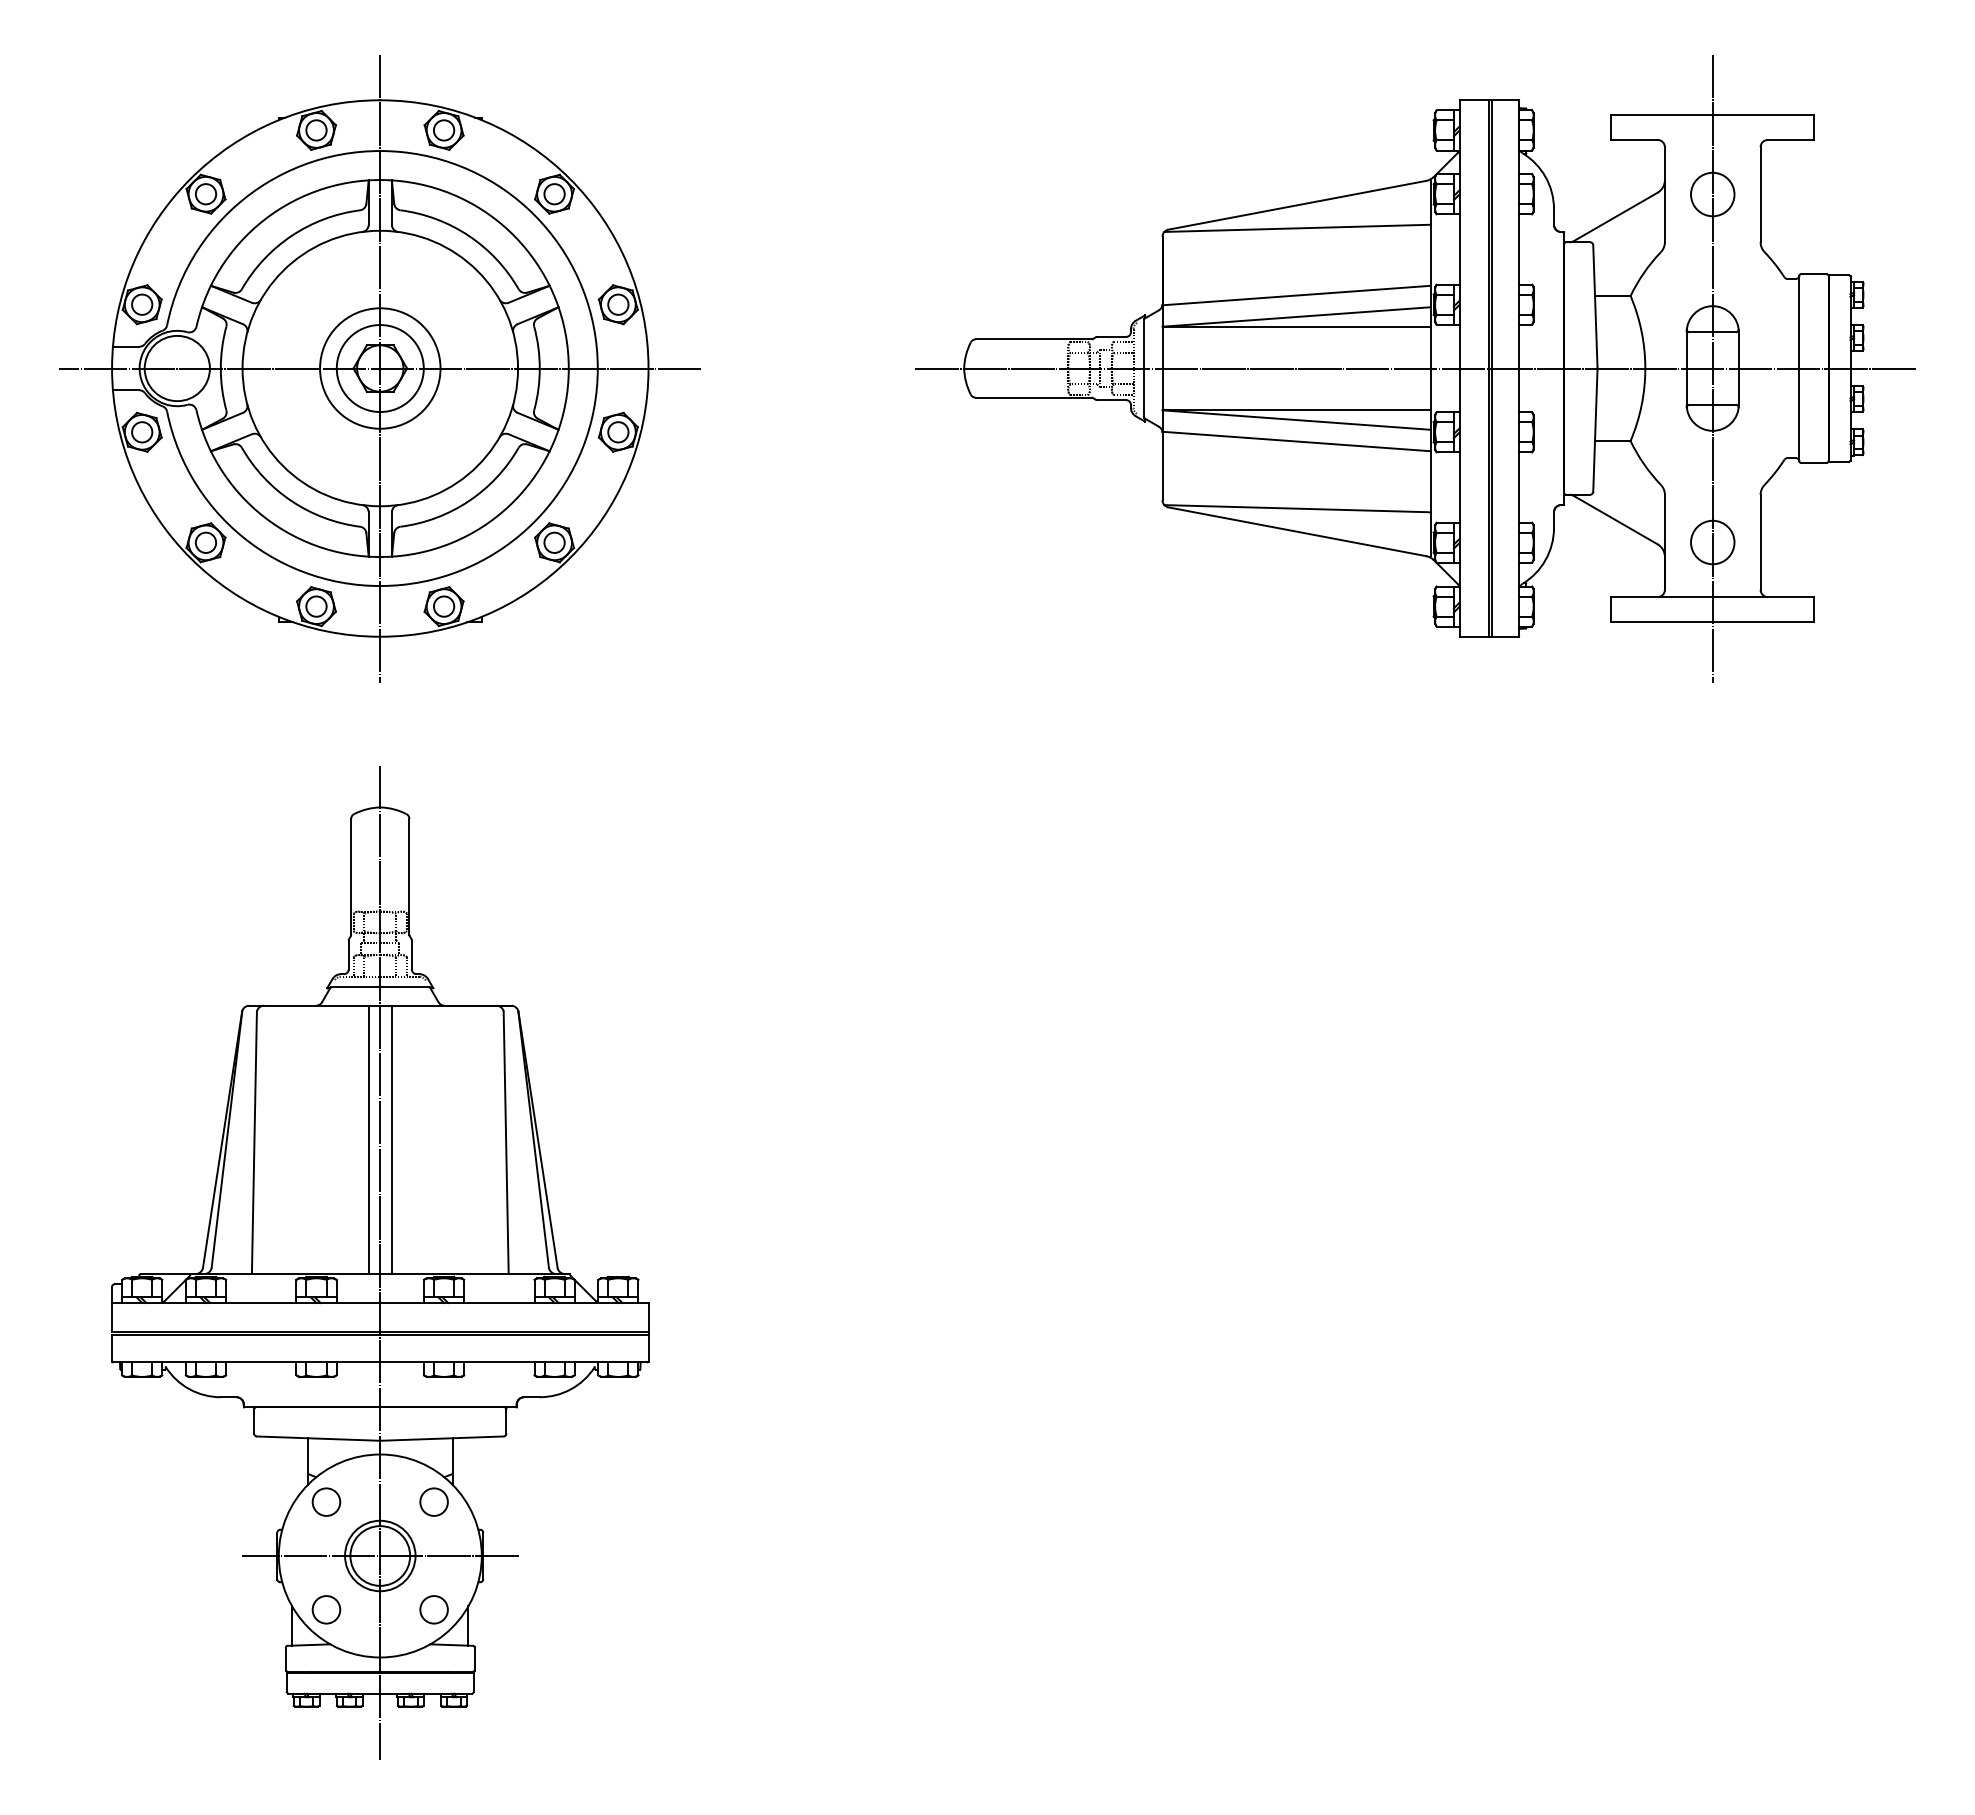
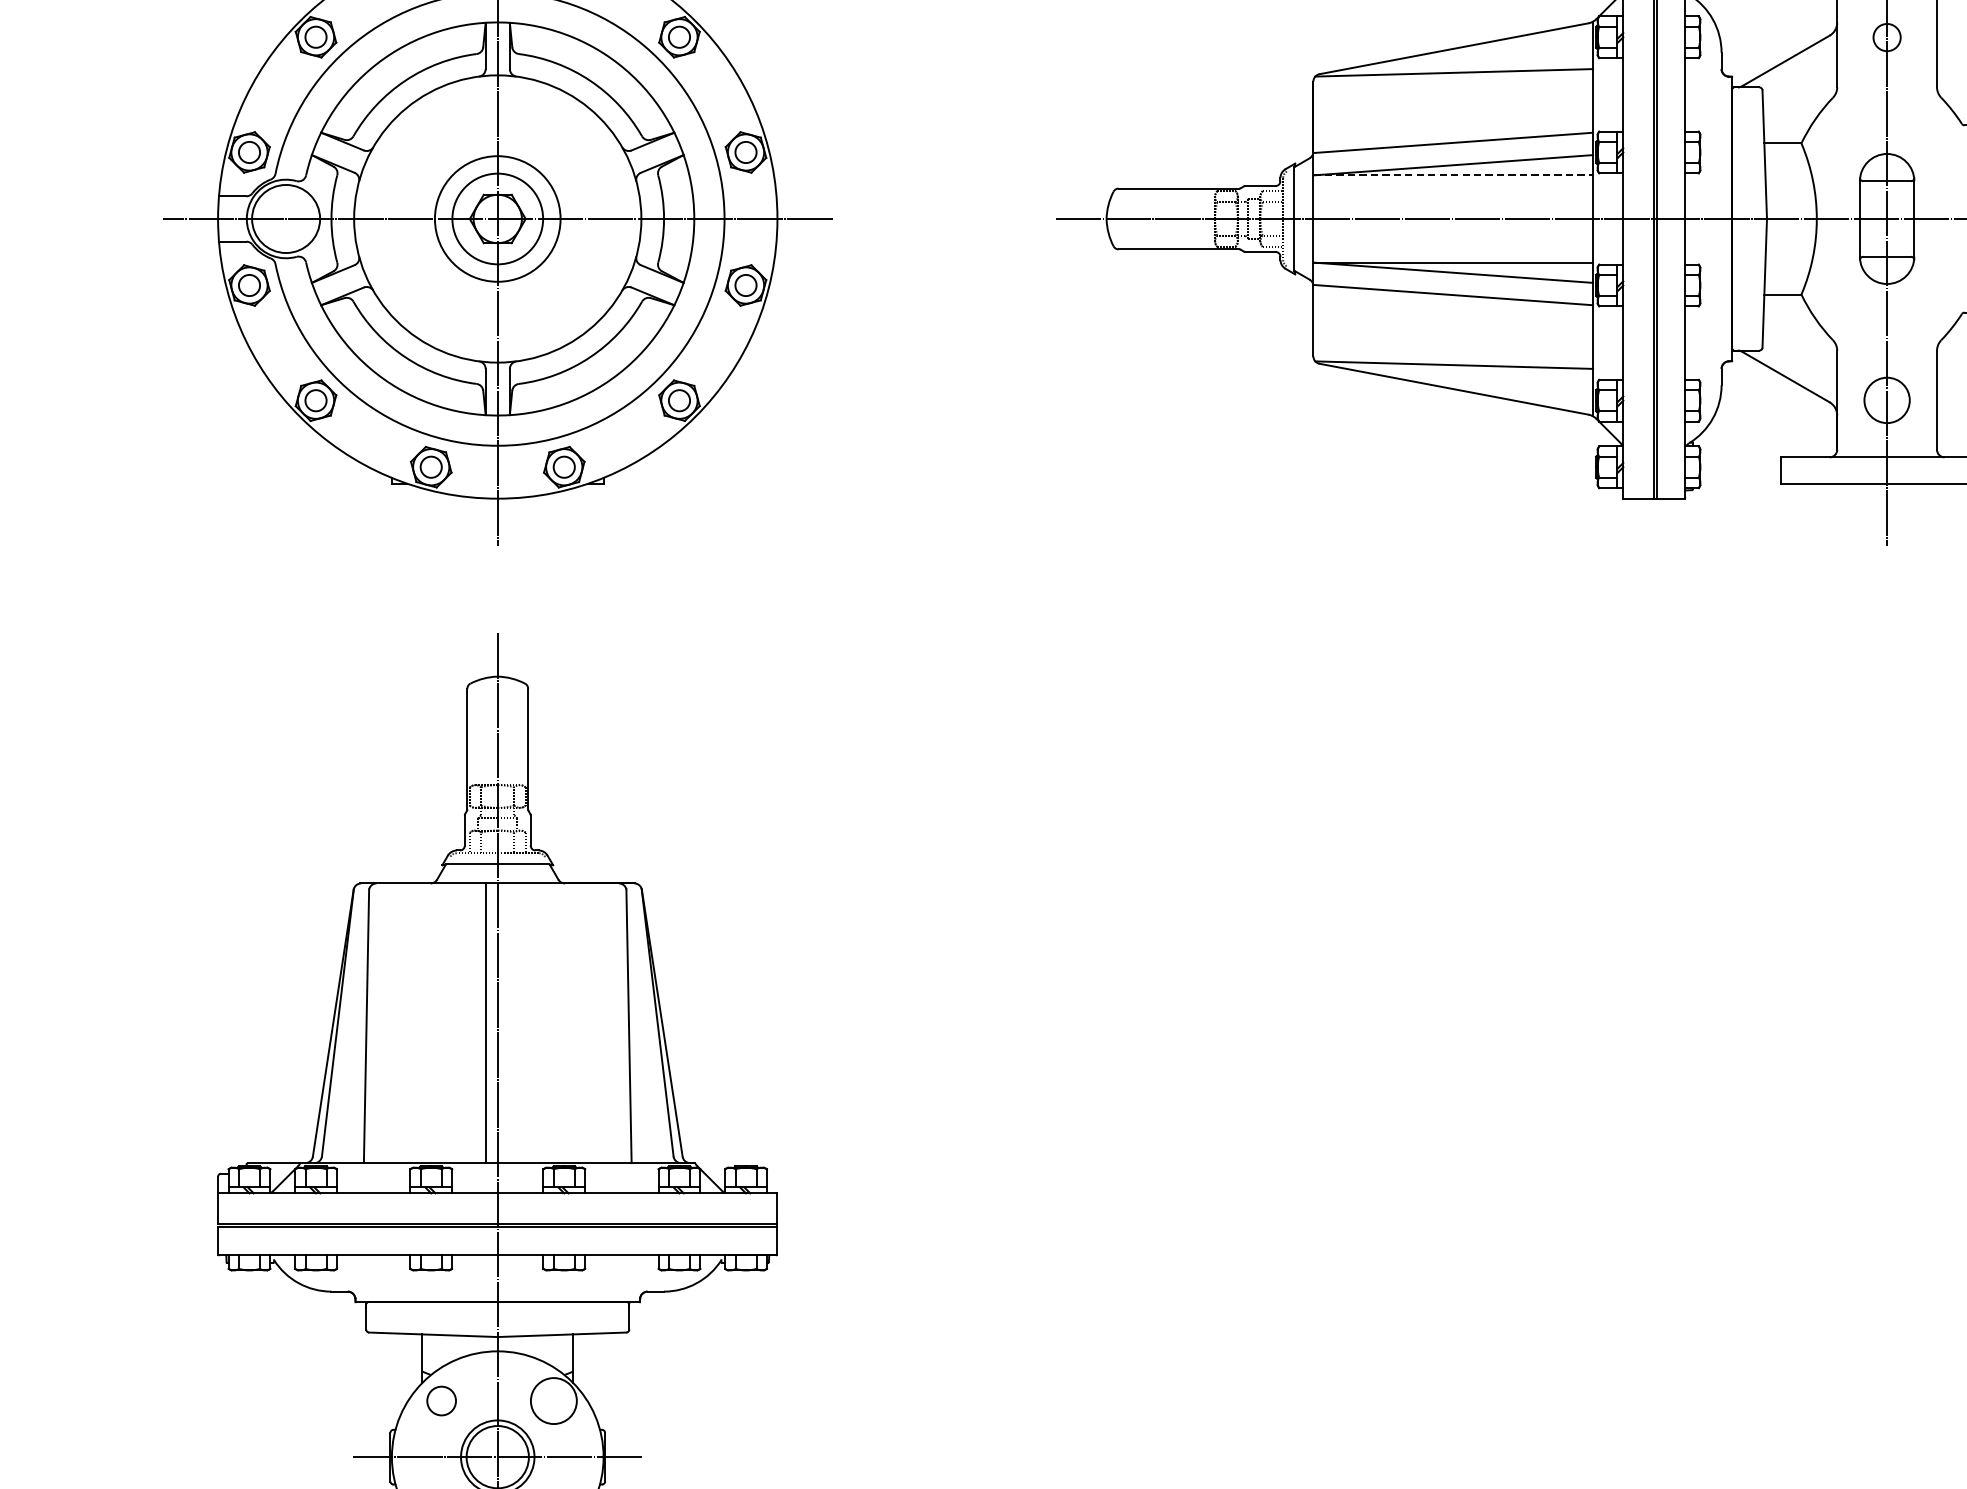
circle: (1712, 194) -> (1886, 37), size x0.6
line: (1297, 326) -> (1454, 175), solid -> dashed
line: (391, 1139) -> (509, 1022), removed
circle: (433, 1501) -> (553, 1400), size x1.6

